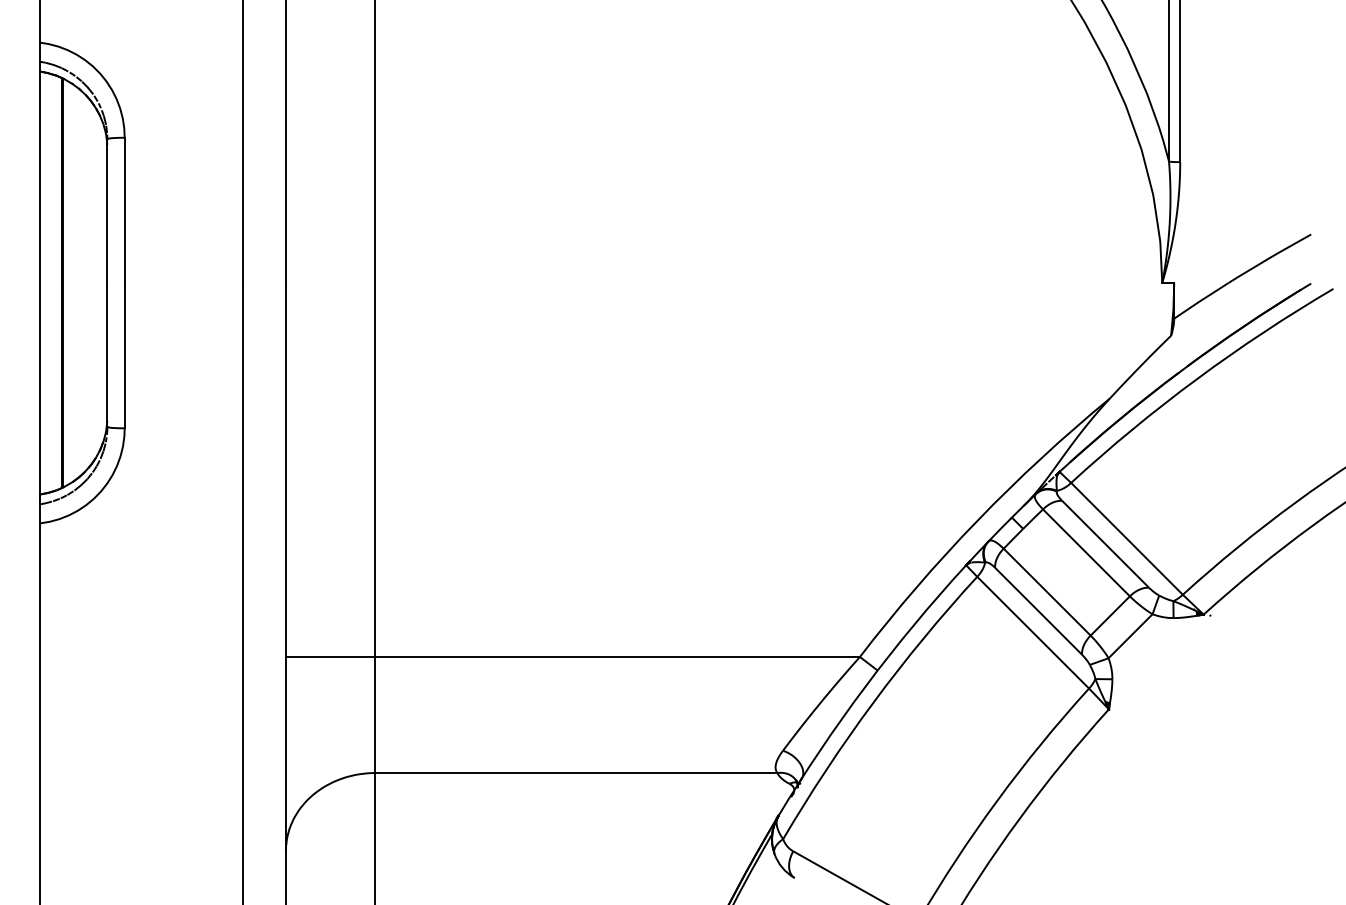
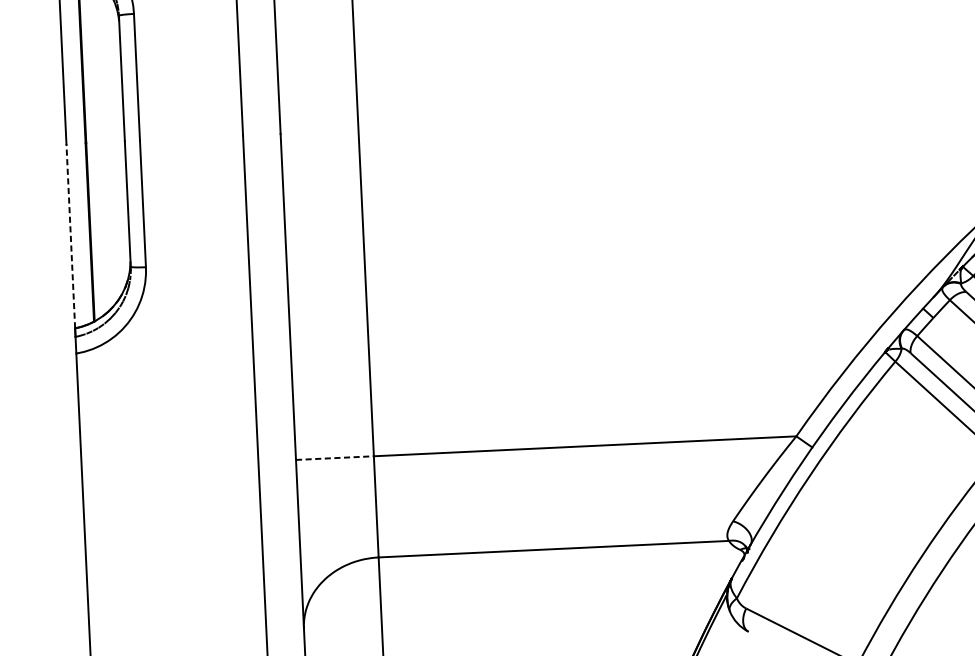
line: (40, 388) -> (70, 235), solid -> dashed
line: (330, 656) -> (334, 457), solid -> dashed

